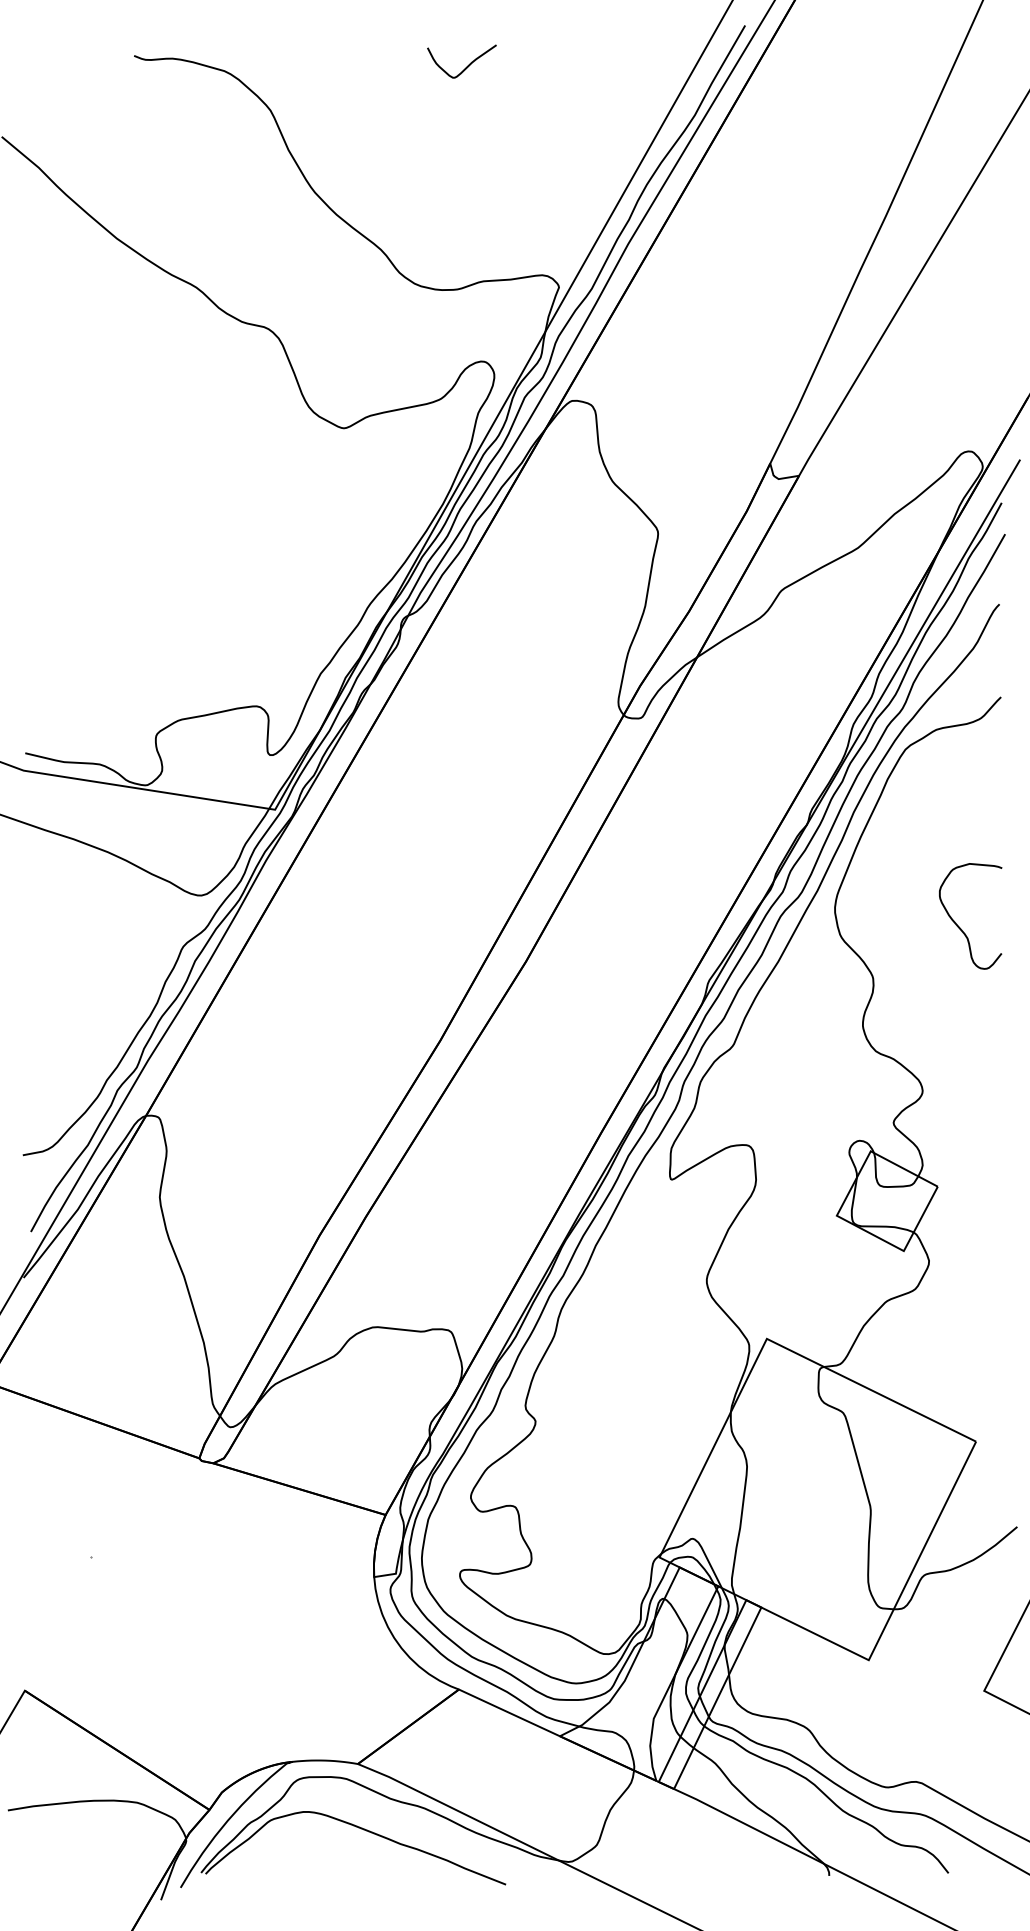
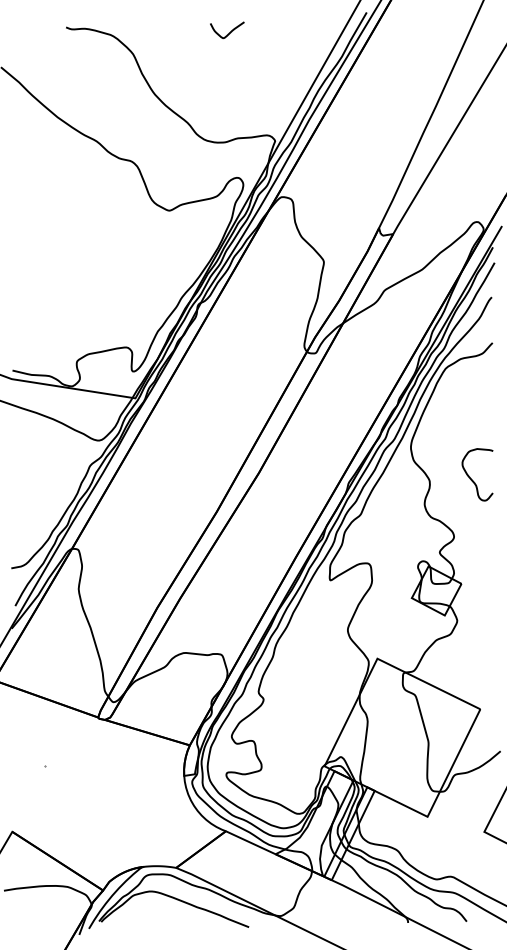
curve: (960, 925) -> (472, 479), moved

